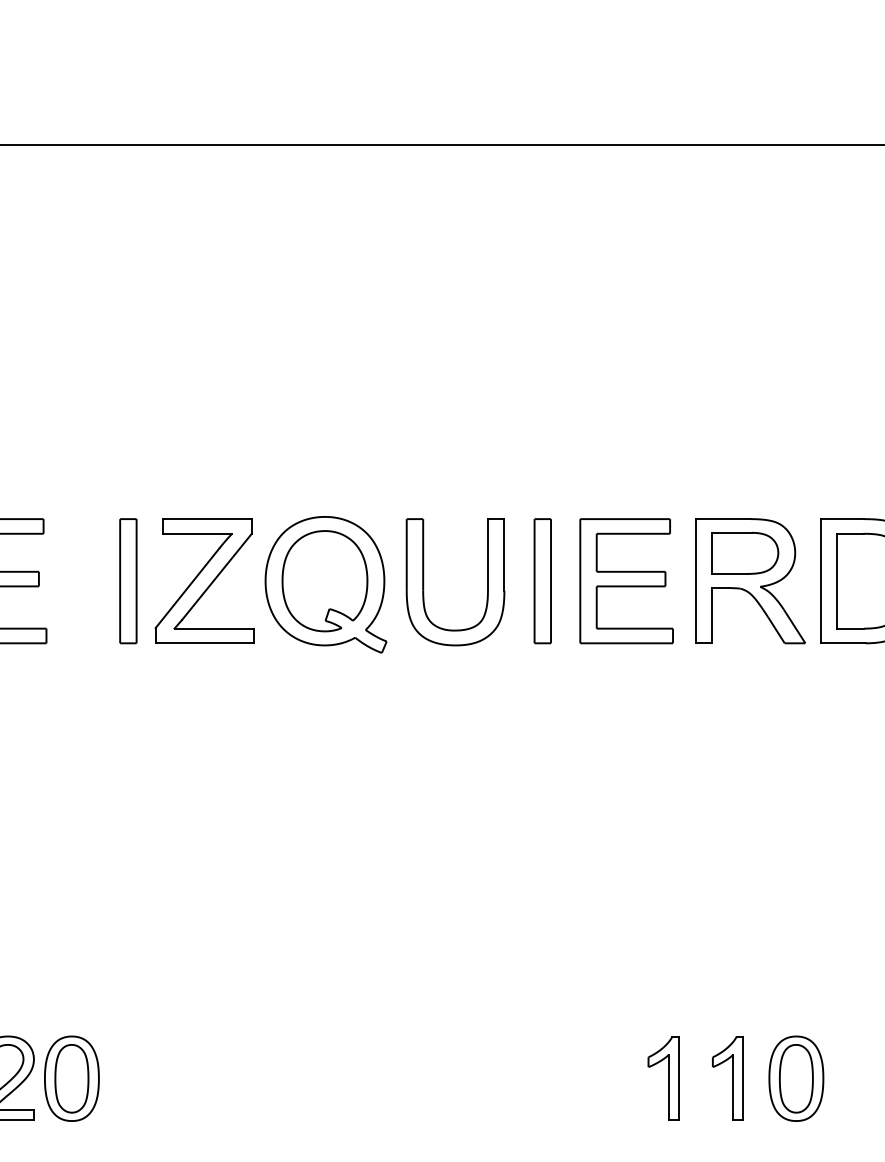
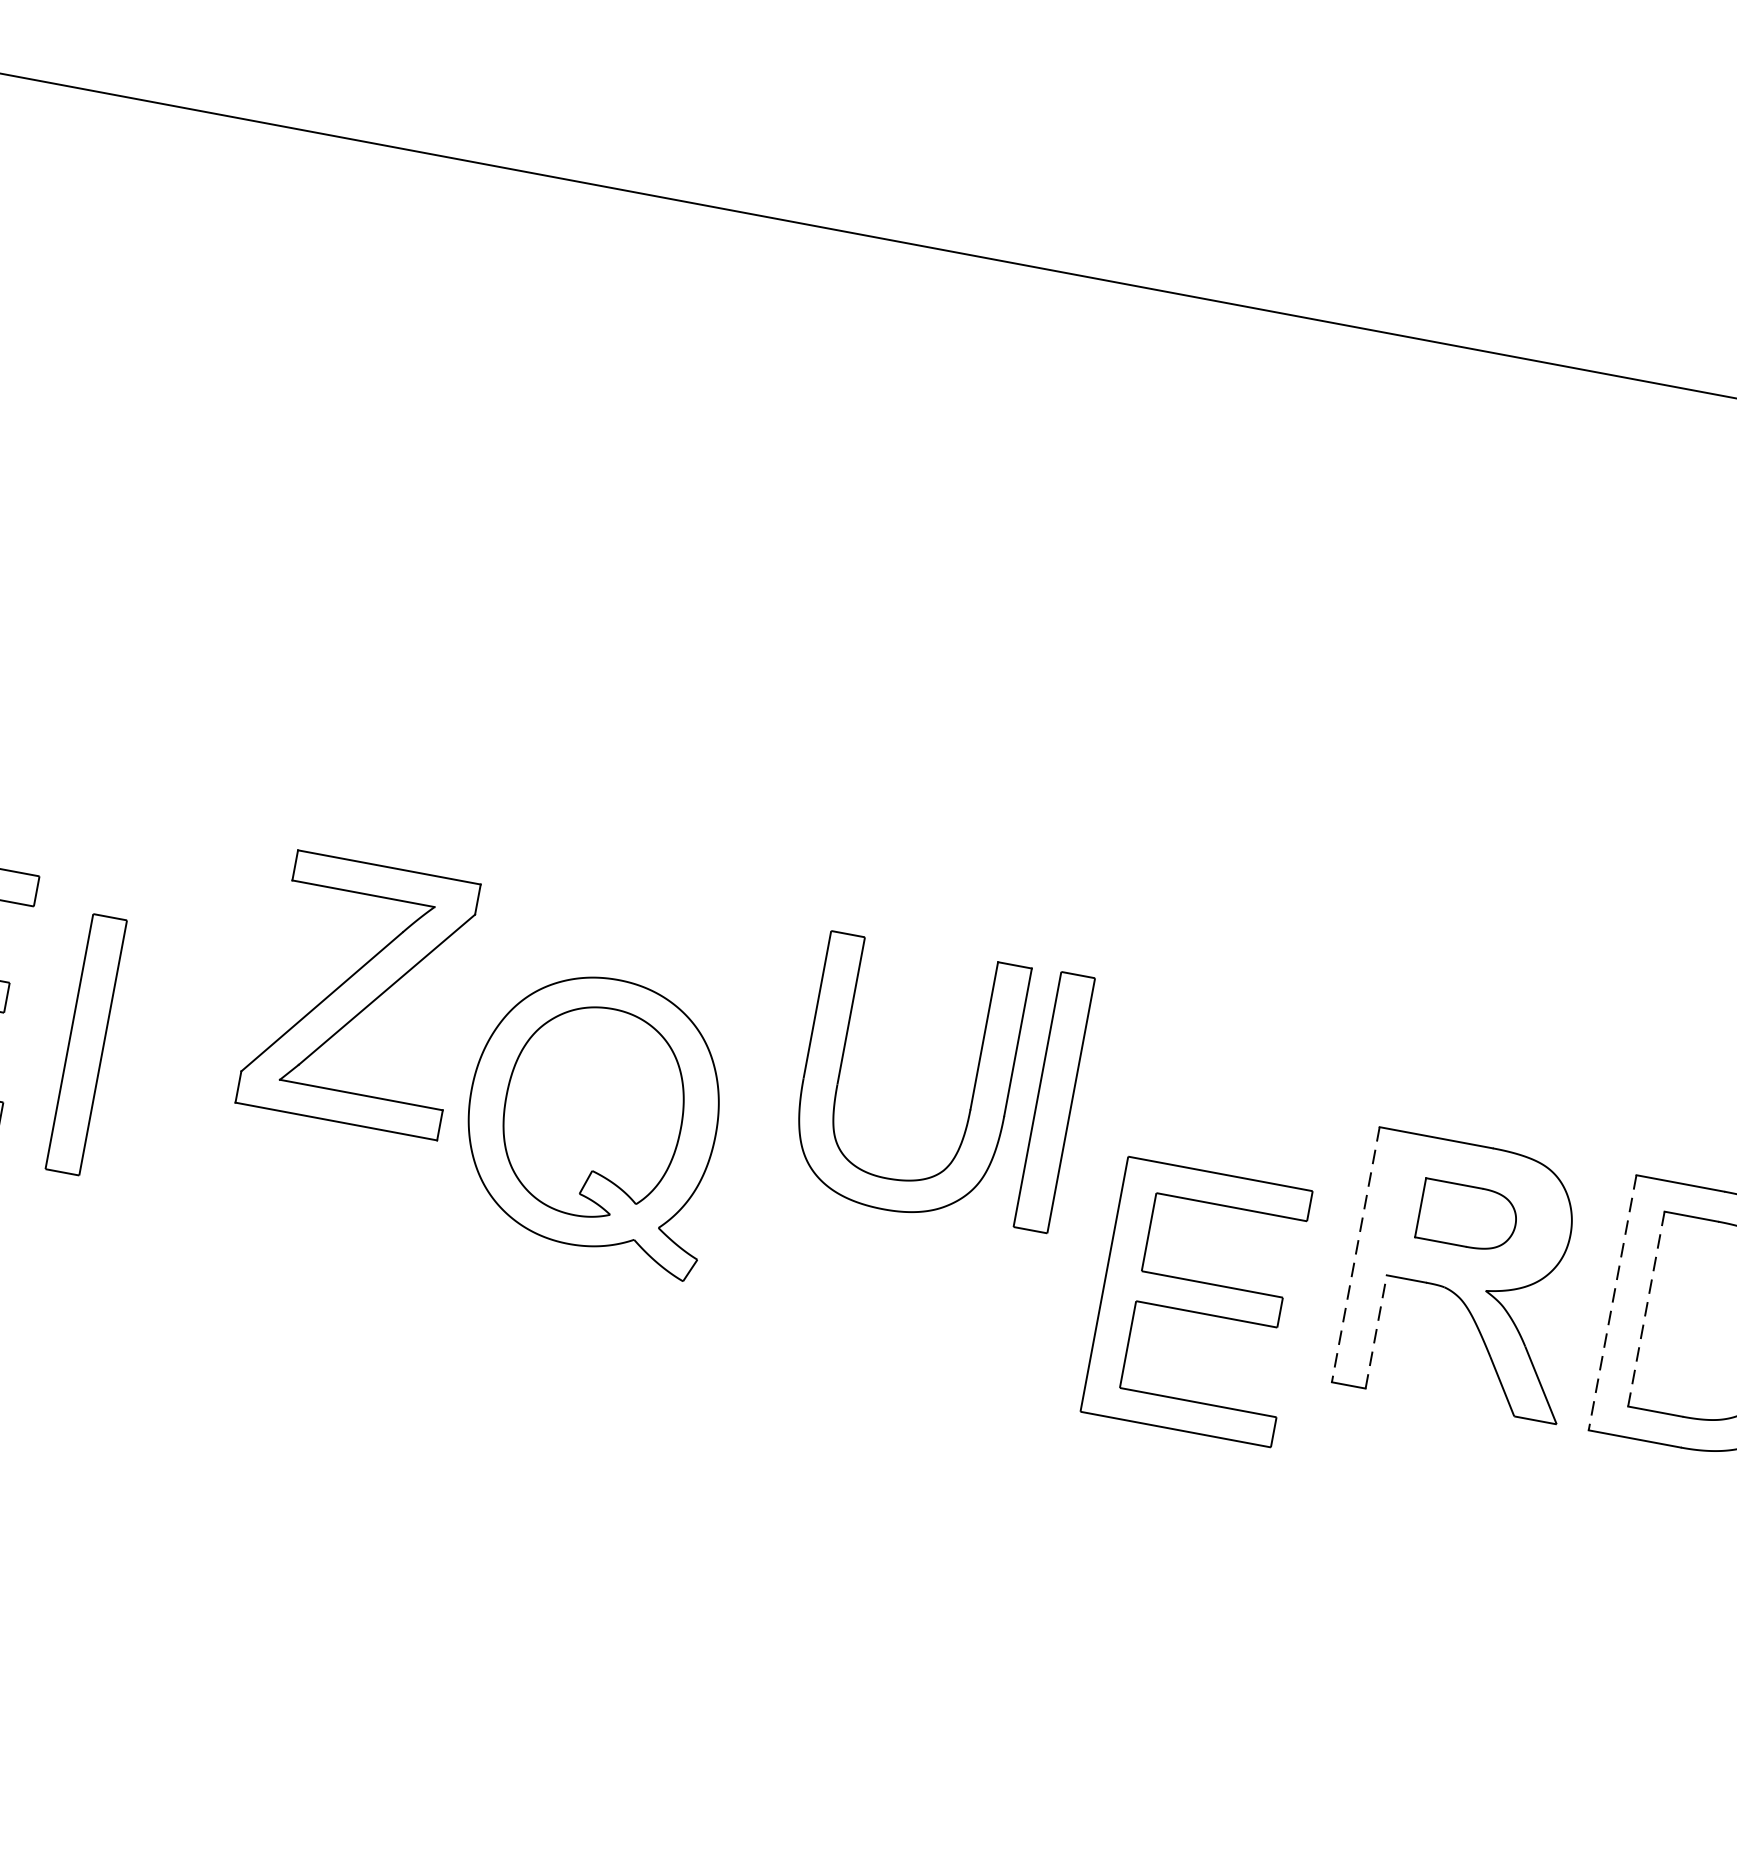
part: (745, 553) -> (1468, 1216), size x0.7
part: (204, 580) -> (359, 992), moved
part: (128, 581) -> (86, 1045), moved
part: (542, 581) -> (1053, 1103), moved
part: (626, 581) -> (1199, 1302), moved
line: (695, 581) -> (1354, 1255), solid -> dashed
line: (820, 581) -> (1611, 1303), solid -> dashed
line: (837, 581) -> (1646, 1309), solid -> dashed
part: (424, 582) -> (843, 1067), moved
line: (712, 615) -> (1376, 1331), solid -> dashed

